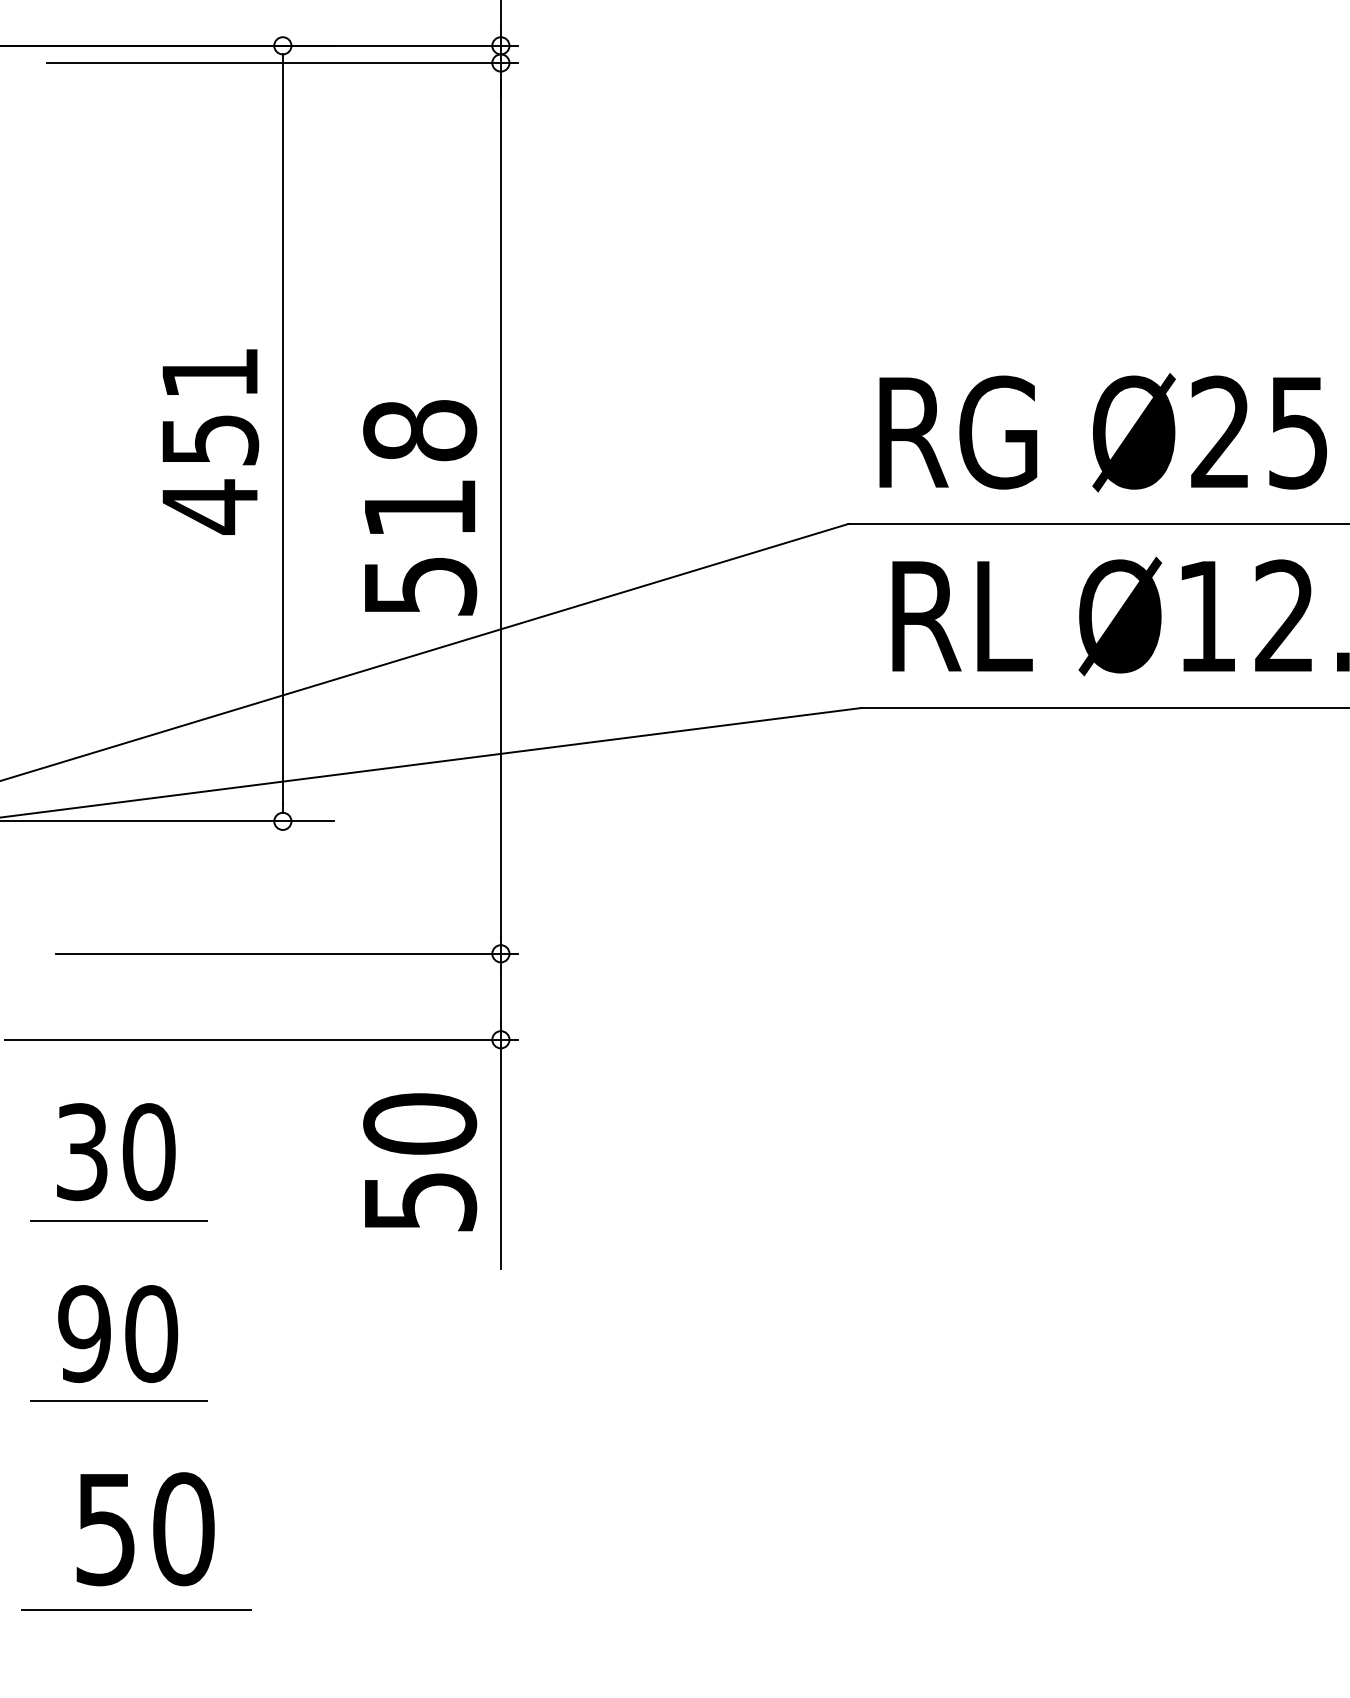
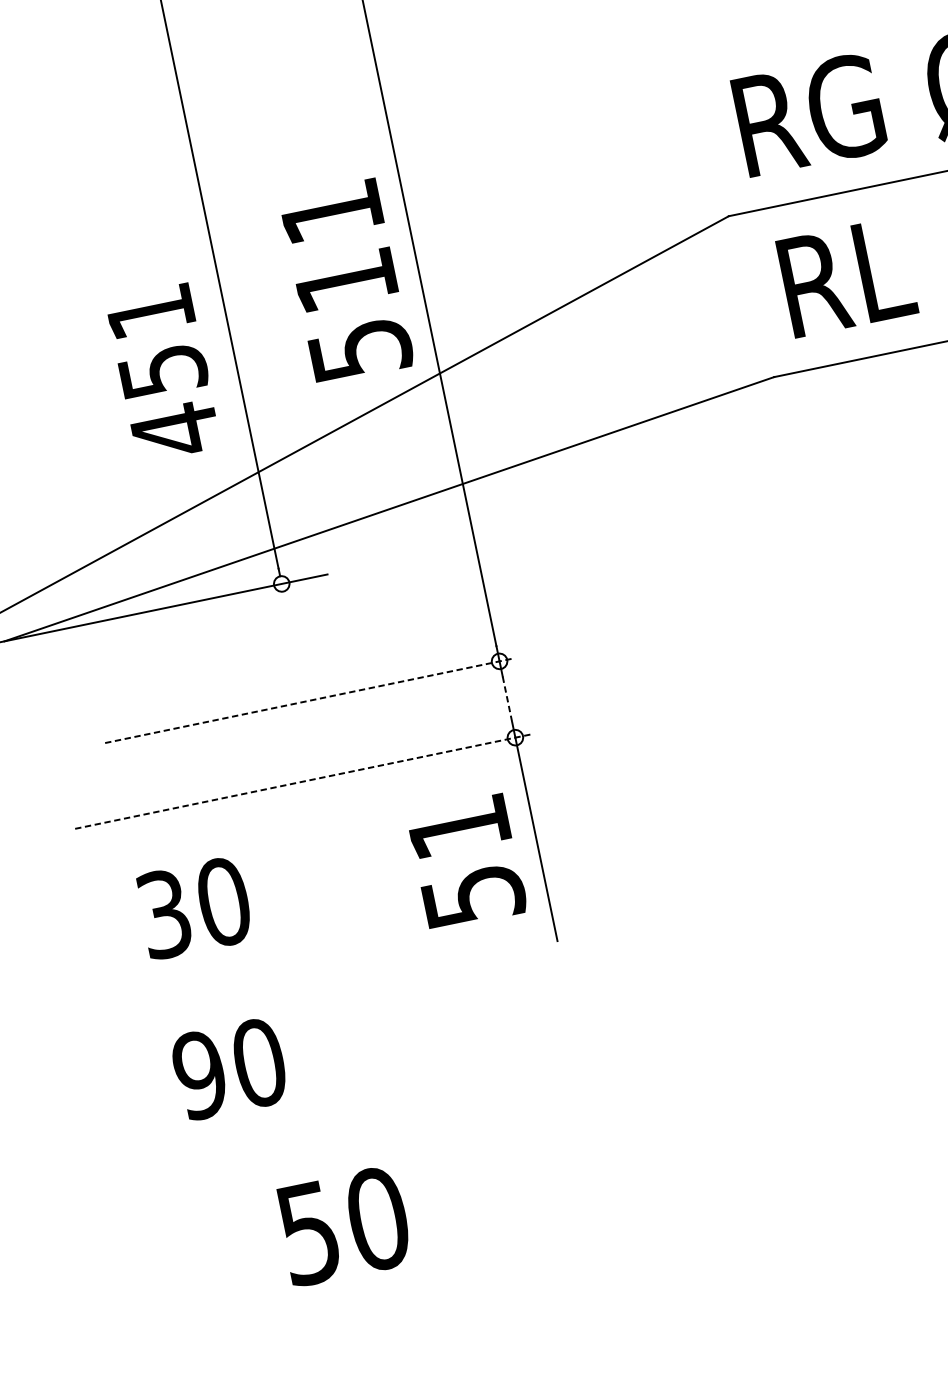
text: (420, 430) -> (332, 211), 518 -> 511
text: (210, 441) -> (163, 372), moved
line: (287, 953) -> (310, 700), solid -> dashed
line: (500, 996) -> (507, 699), solid -> dashed
line: (261, 1039) -> (302, 781), solid -> dashed
text: (420, 1123) -> (459, 826), 50 -> 51
line: (118, 1220) -> (209, 968), removed
line: (118, 1401) -> (242, 1128), removed
text: (145, 1529) -> (344, 1226), moved
line: (136, 1610) -> (296, 1311), removed

